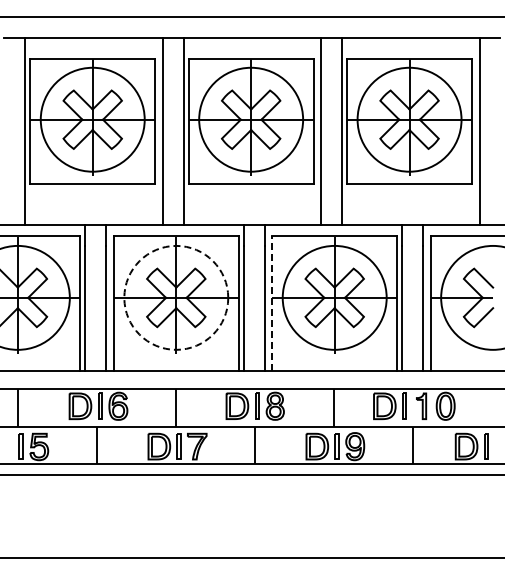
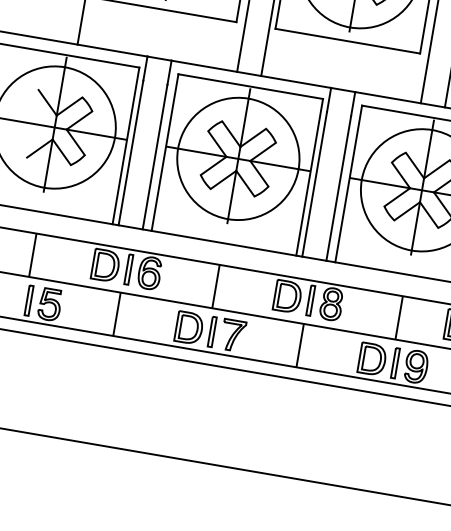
circle: (176, 297) -> (238, 158), dashed -> solid
line: (272, 303) -> (348, 184), dashed -> solid

